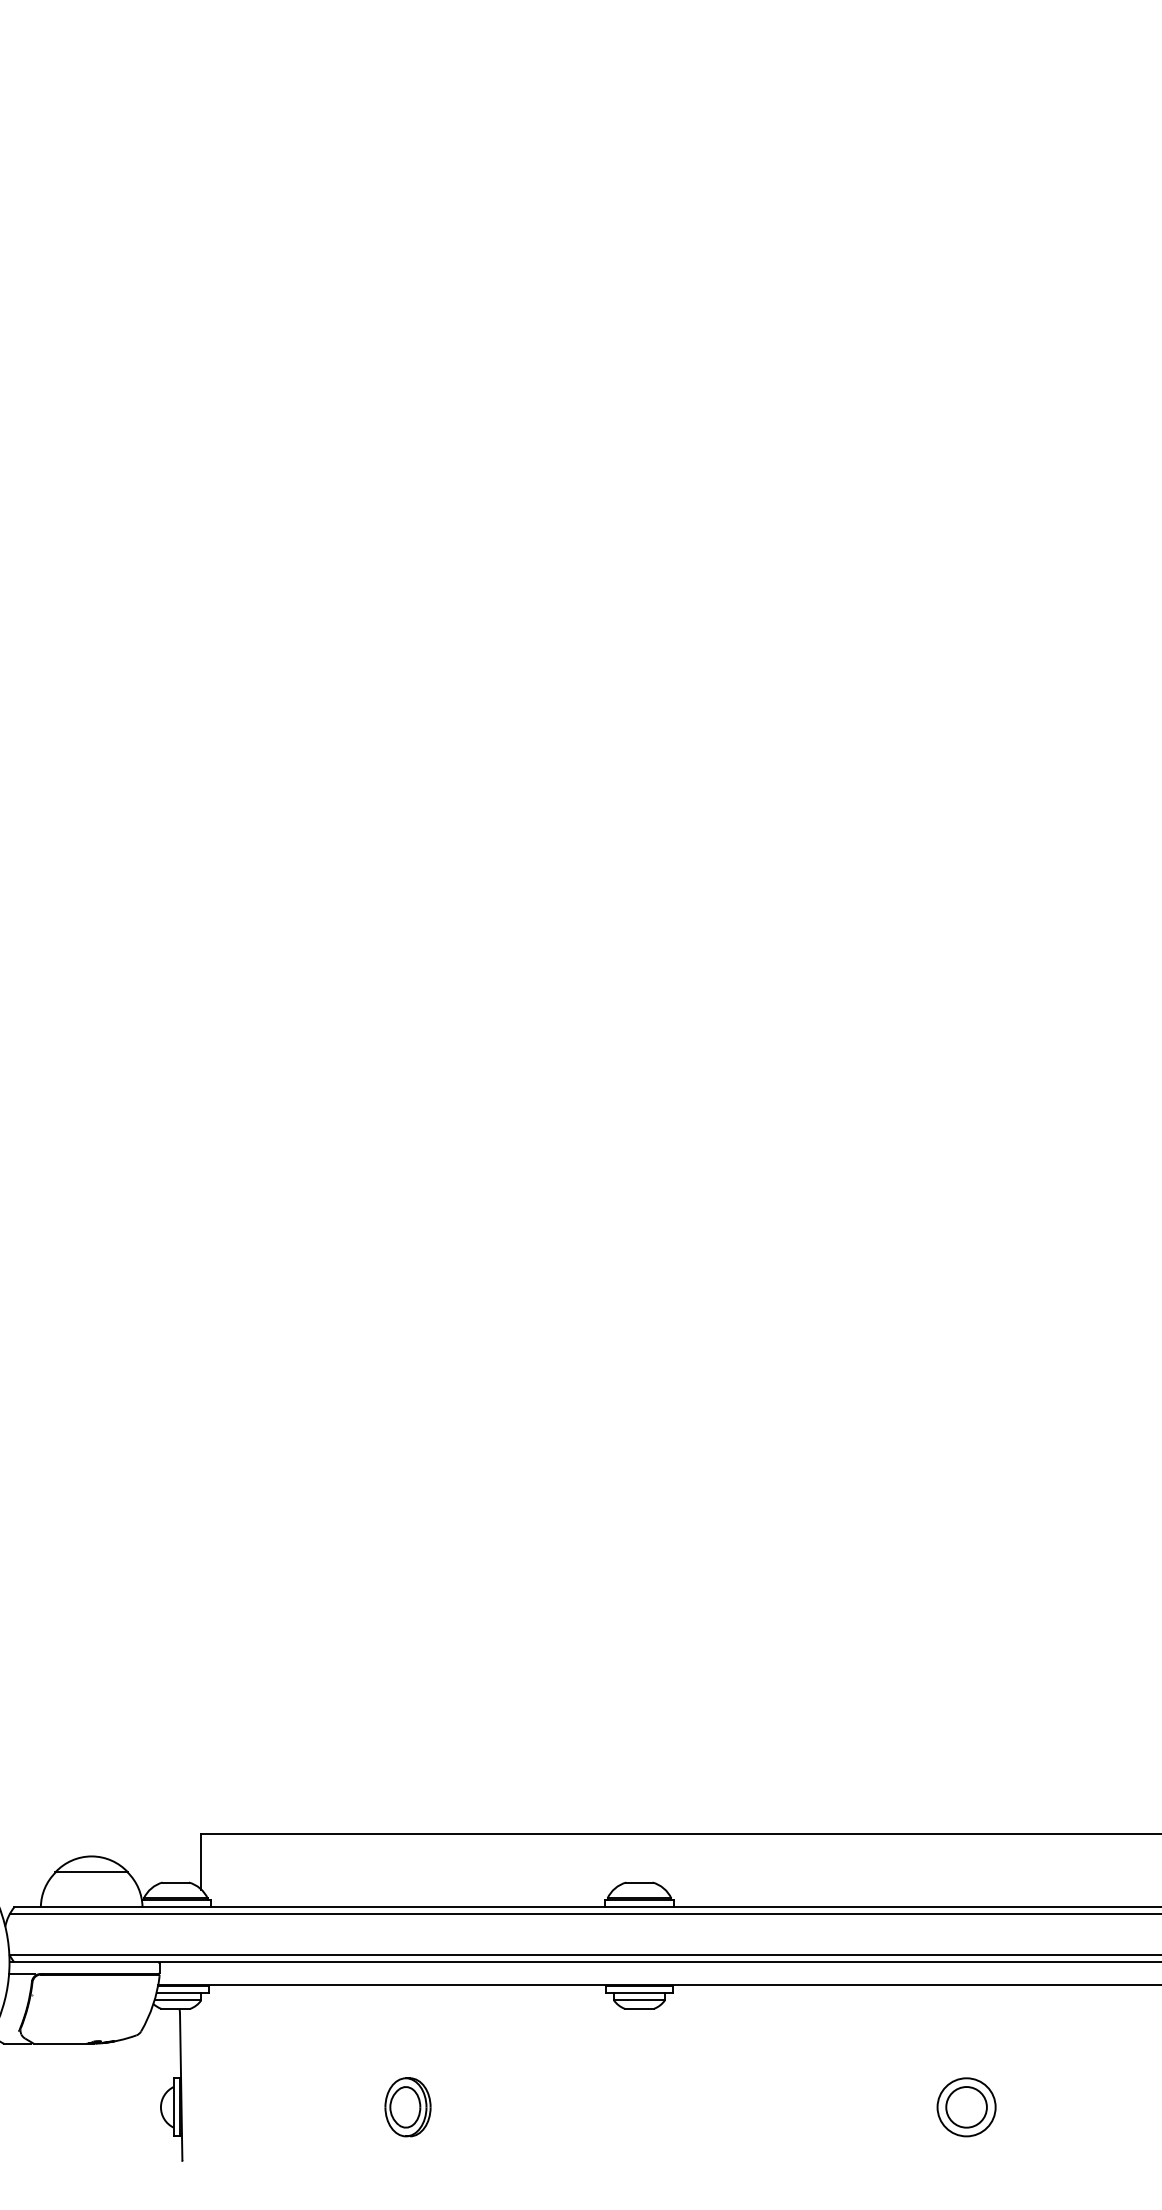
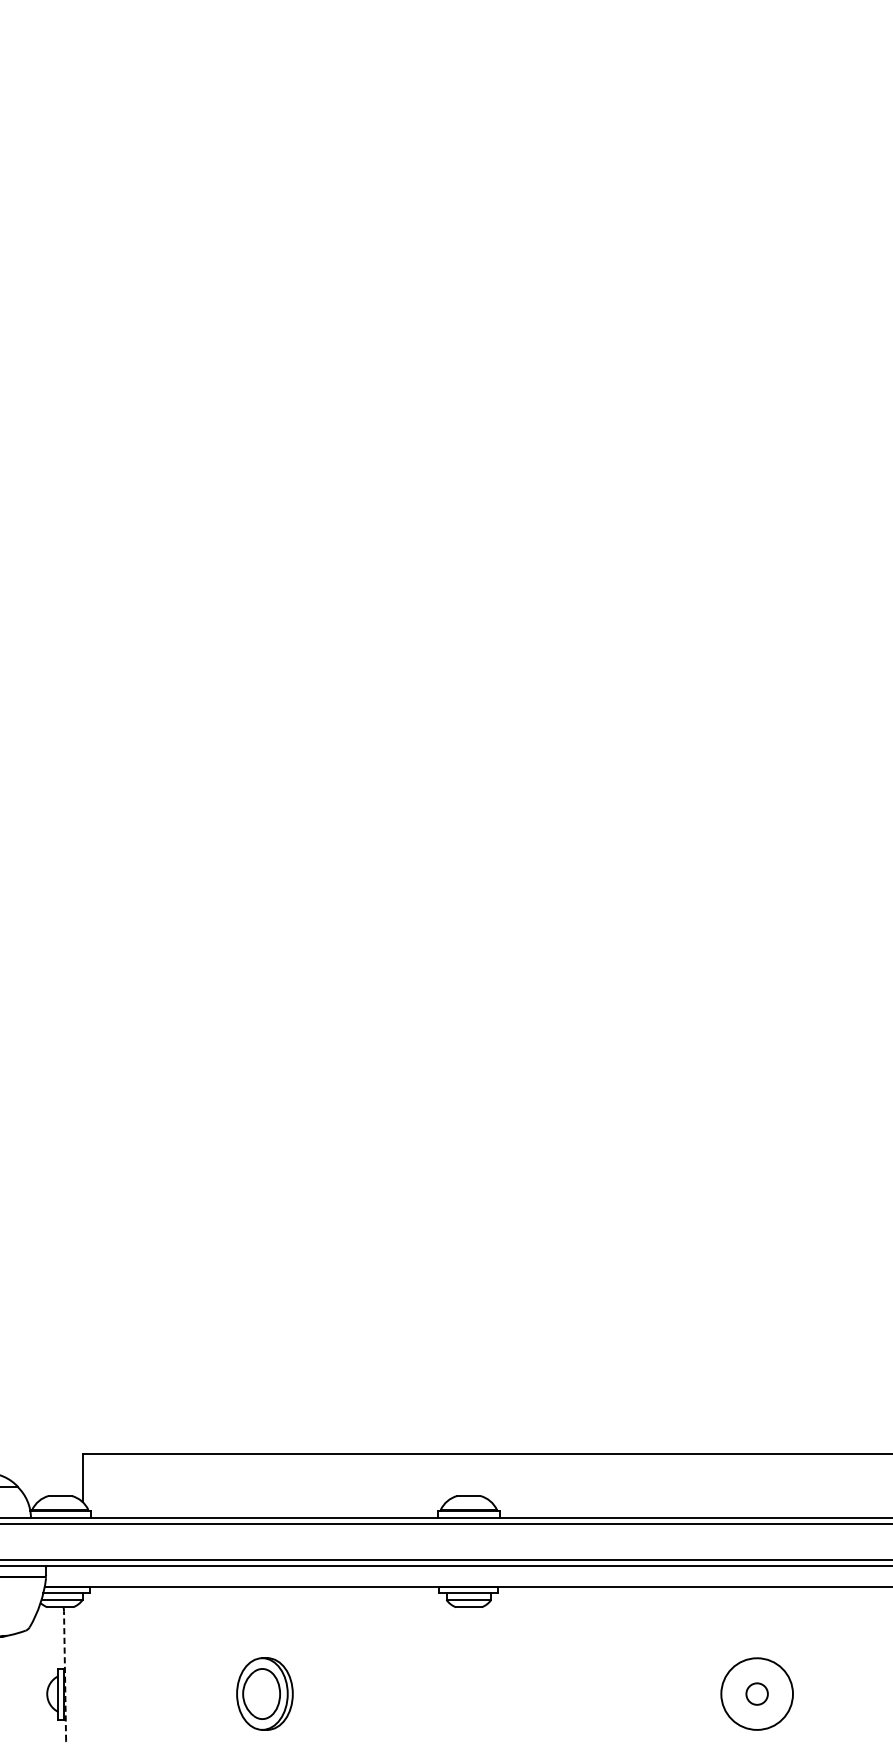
line: (181, 2086) -> (65, 1675), solid -> dashed
part: (407, 2107) -> (264, 1694), size x1.4
circle: (966, 2107) -> (757, 1694), size x0.6
circle: (966, 2107) -> (757, 1694), size x1.4

